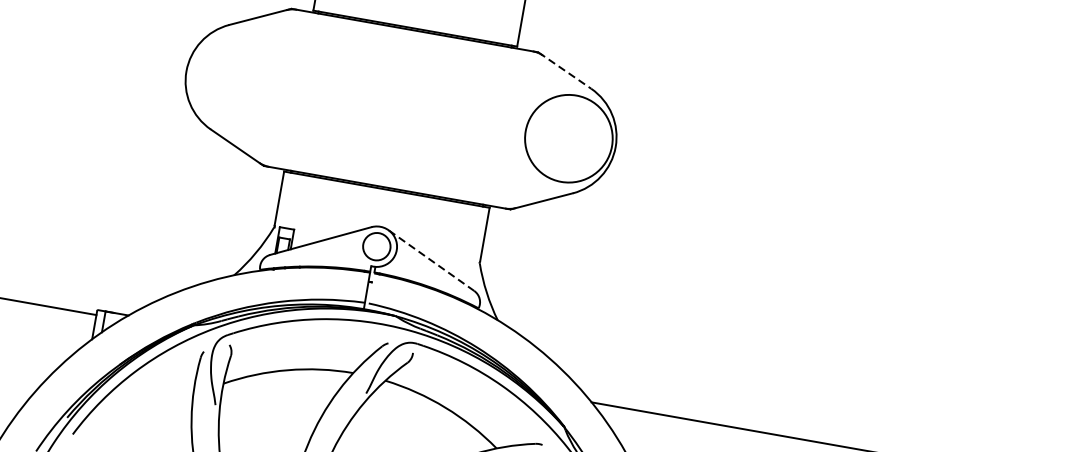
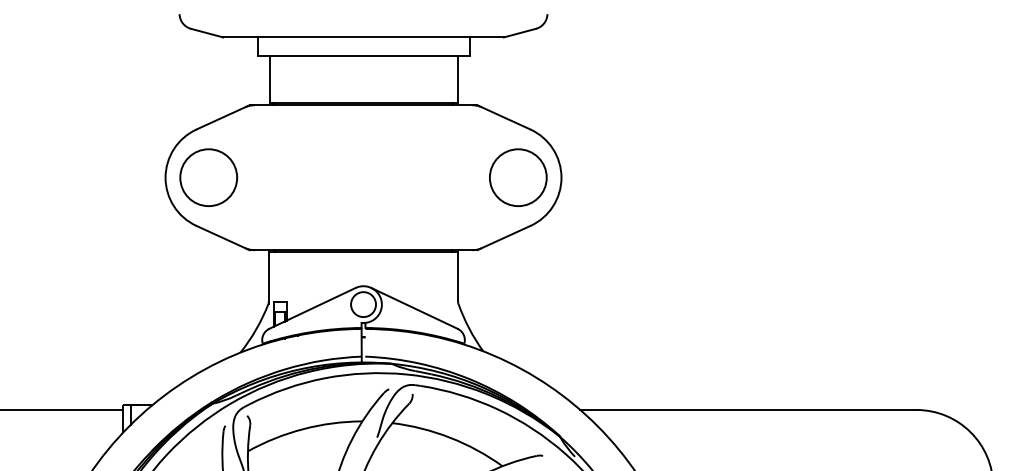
line: (565, 70) -> (504, 117), dashed -> solid
circle: (233, 79) -> (208, 177), added
circle: (568, 138) -> (517, 177), size x0.71
line: (431, 260) -> (414, 308), dashed -> solid

